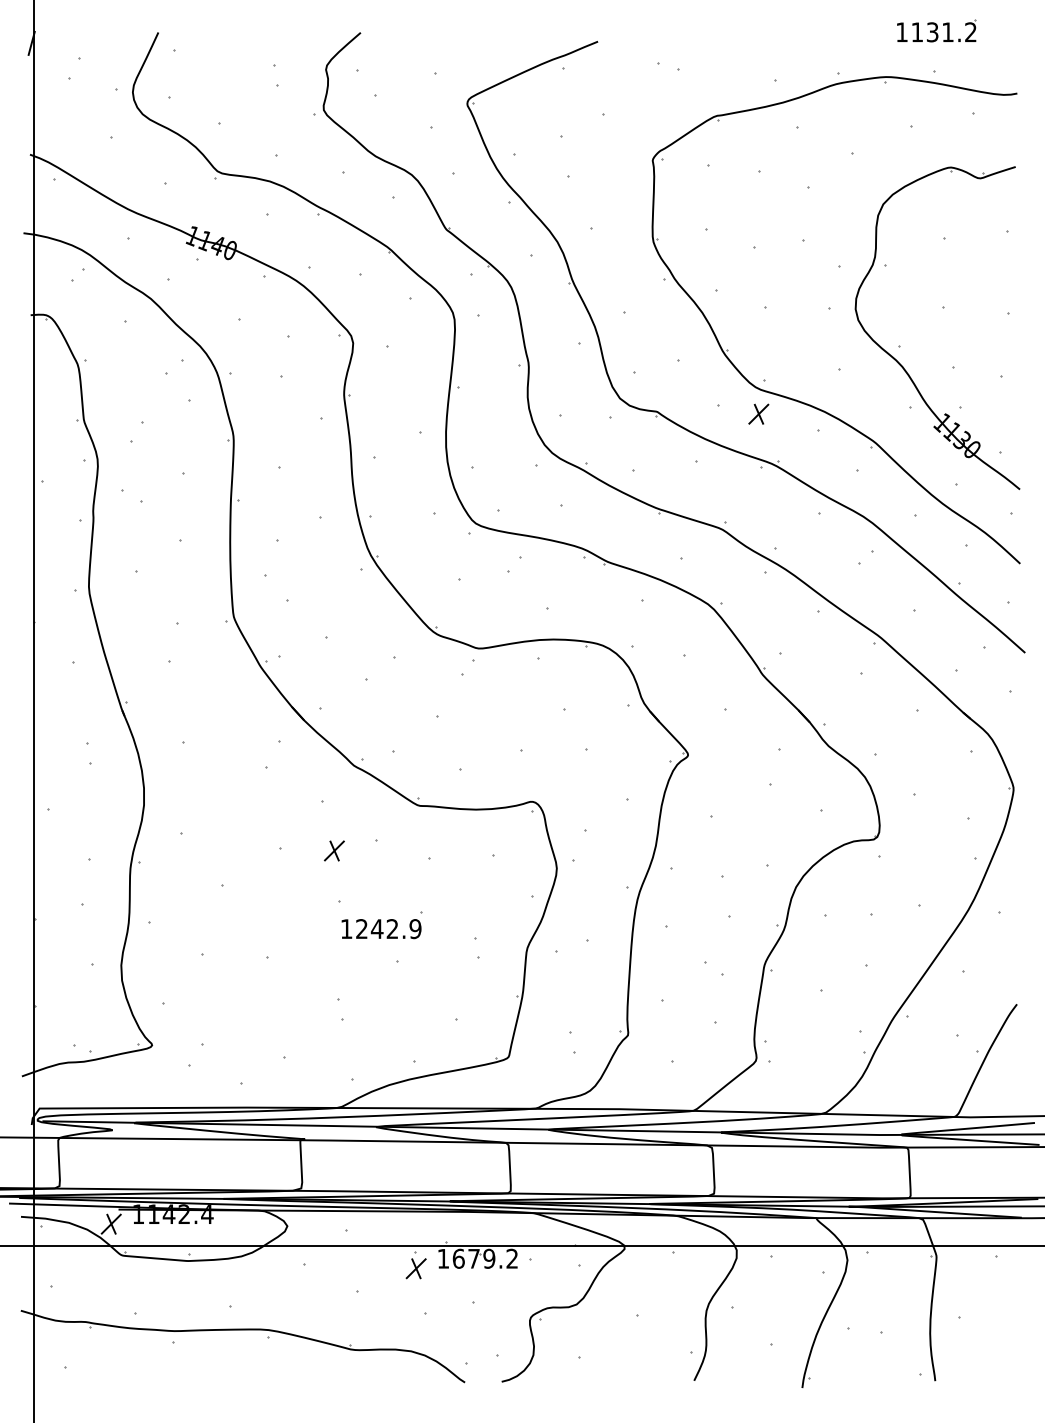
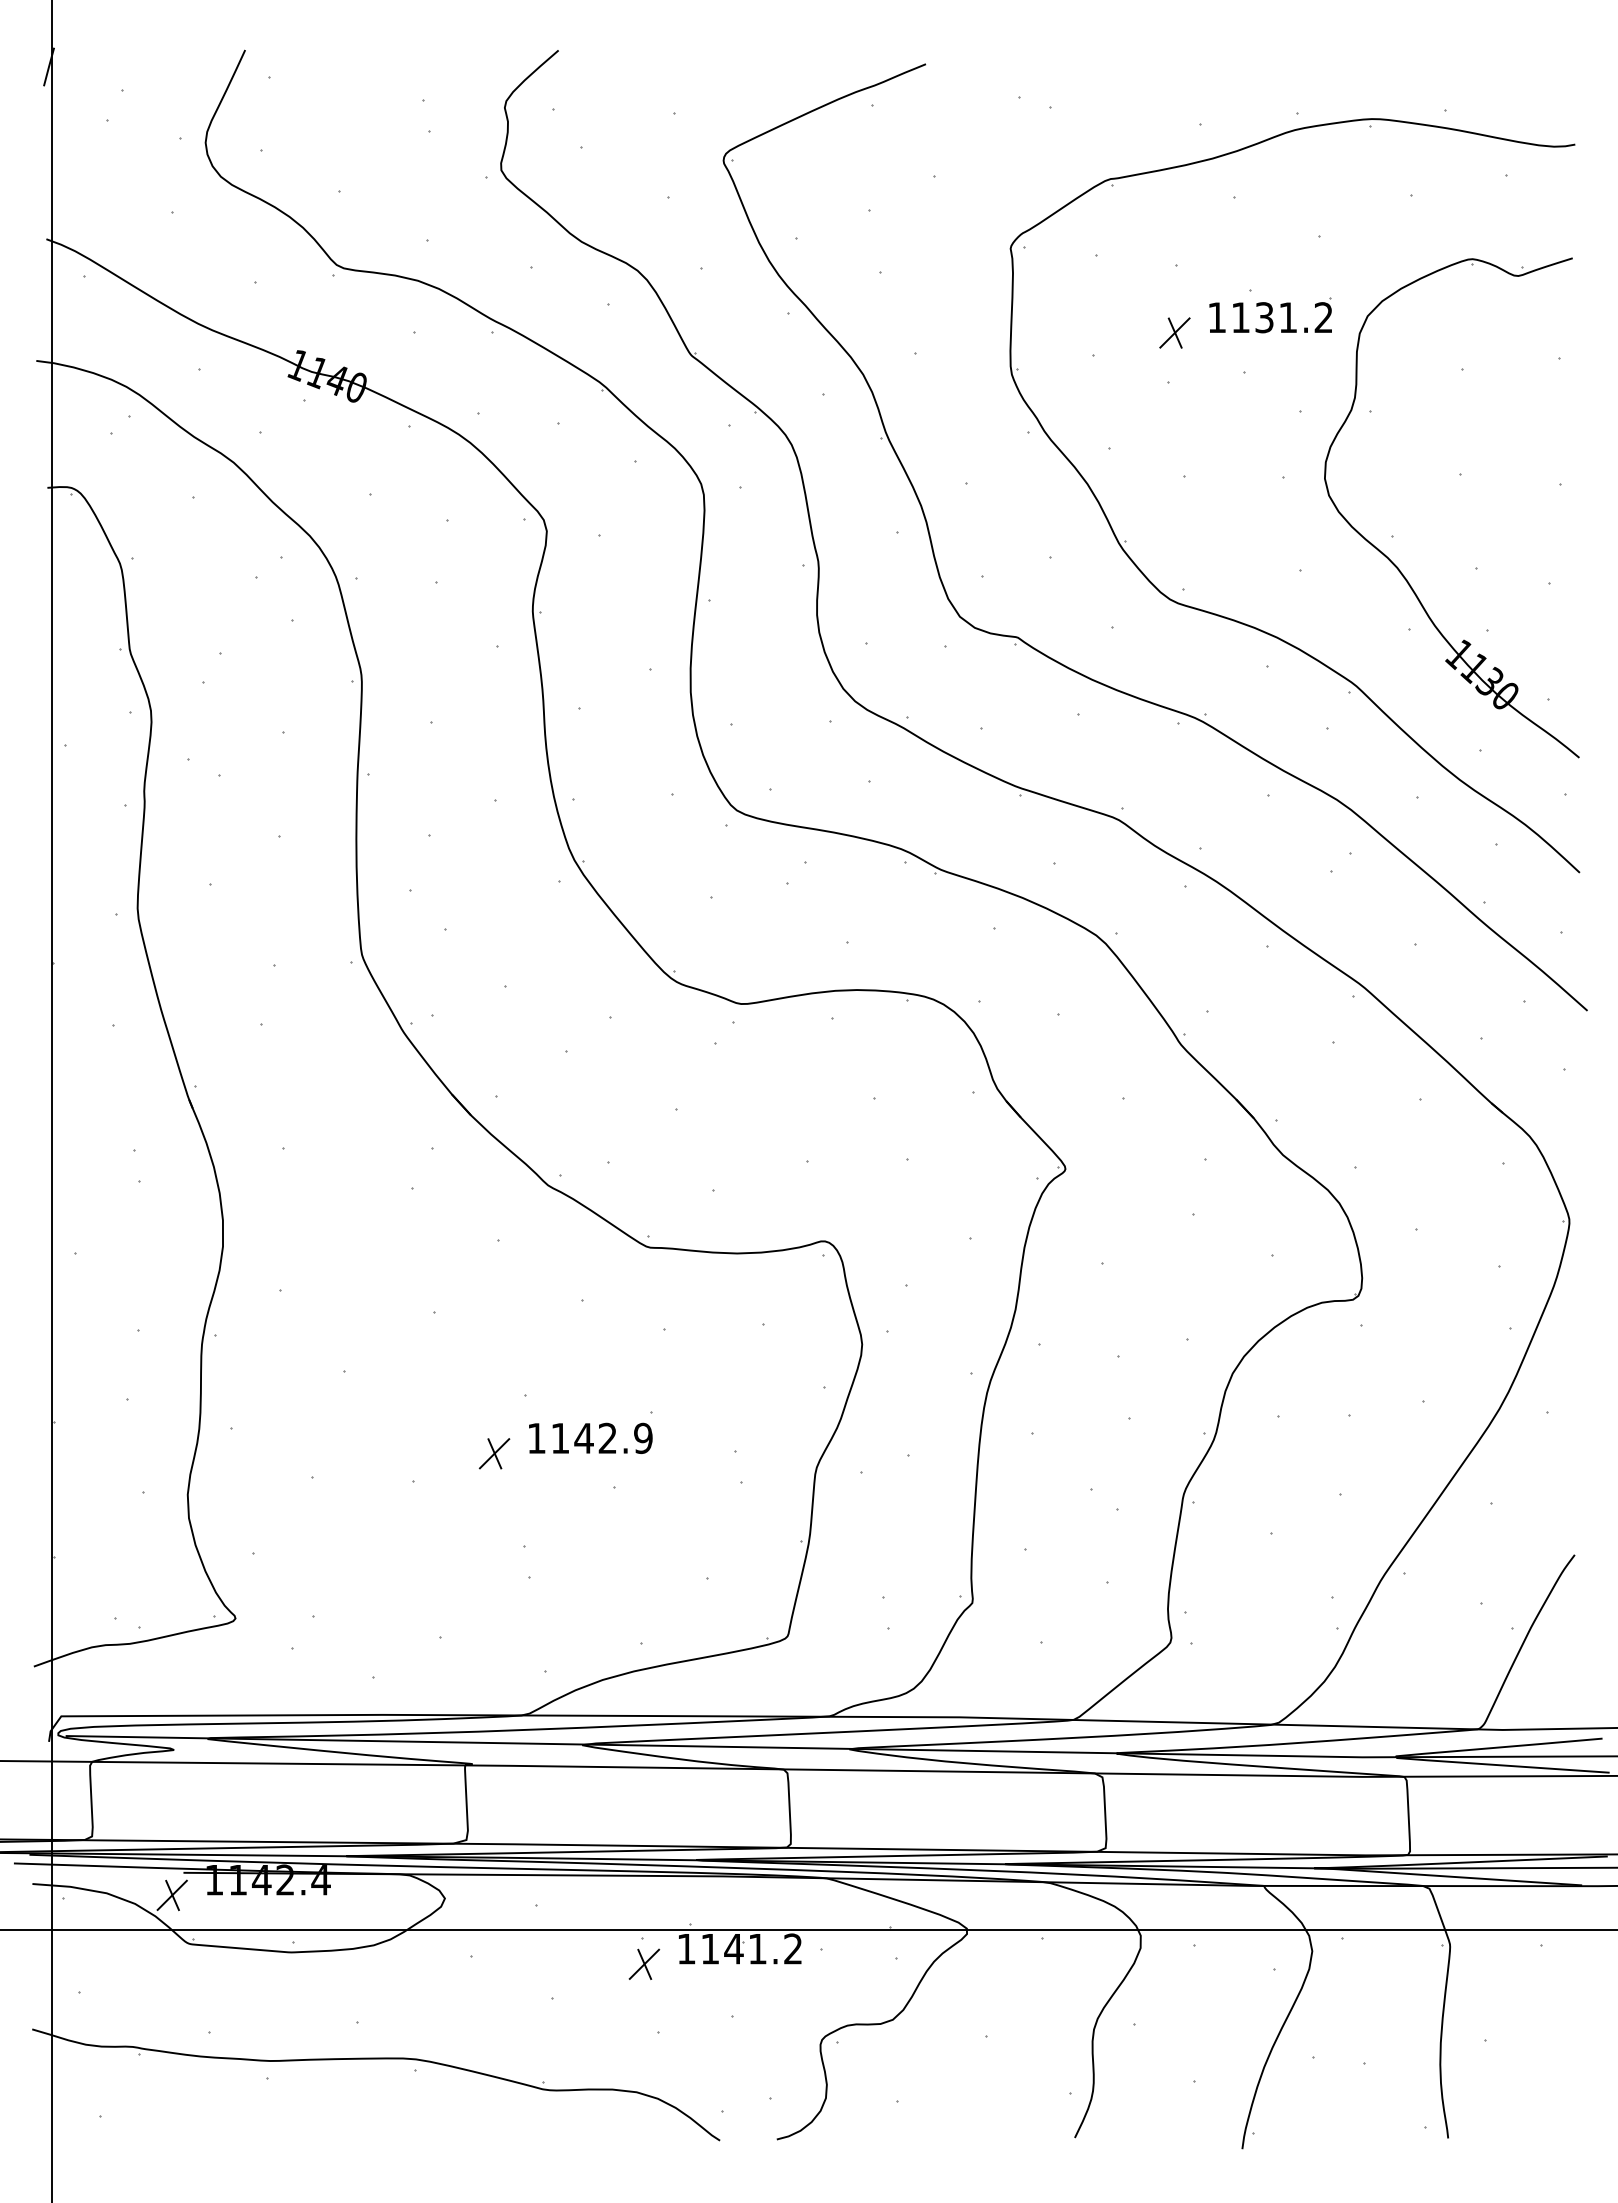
part: (936, 30) -> (1270, 314), moved
part: (758, 413) -> (1174, 331), moved
part: (334, 850) -> (494, 1453), moved
text: (361, 928) -> (559, 1437), 1242.9 -> 1142.9
text: (473, 1258) -> (733, 1948), 1679.2 -> 1141.2

